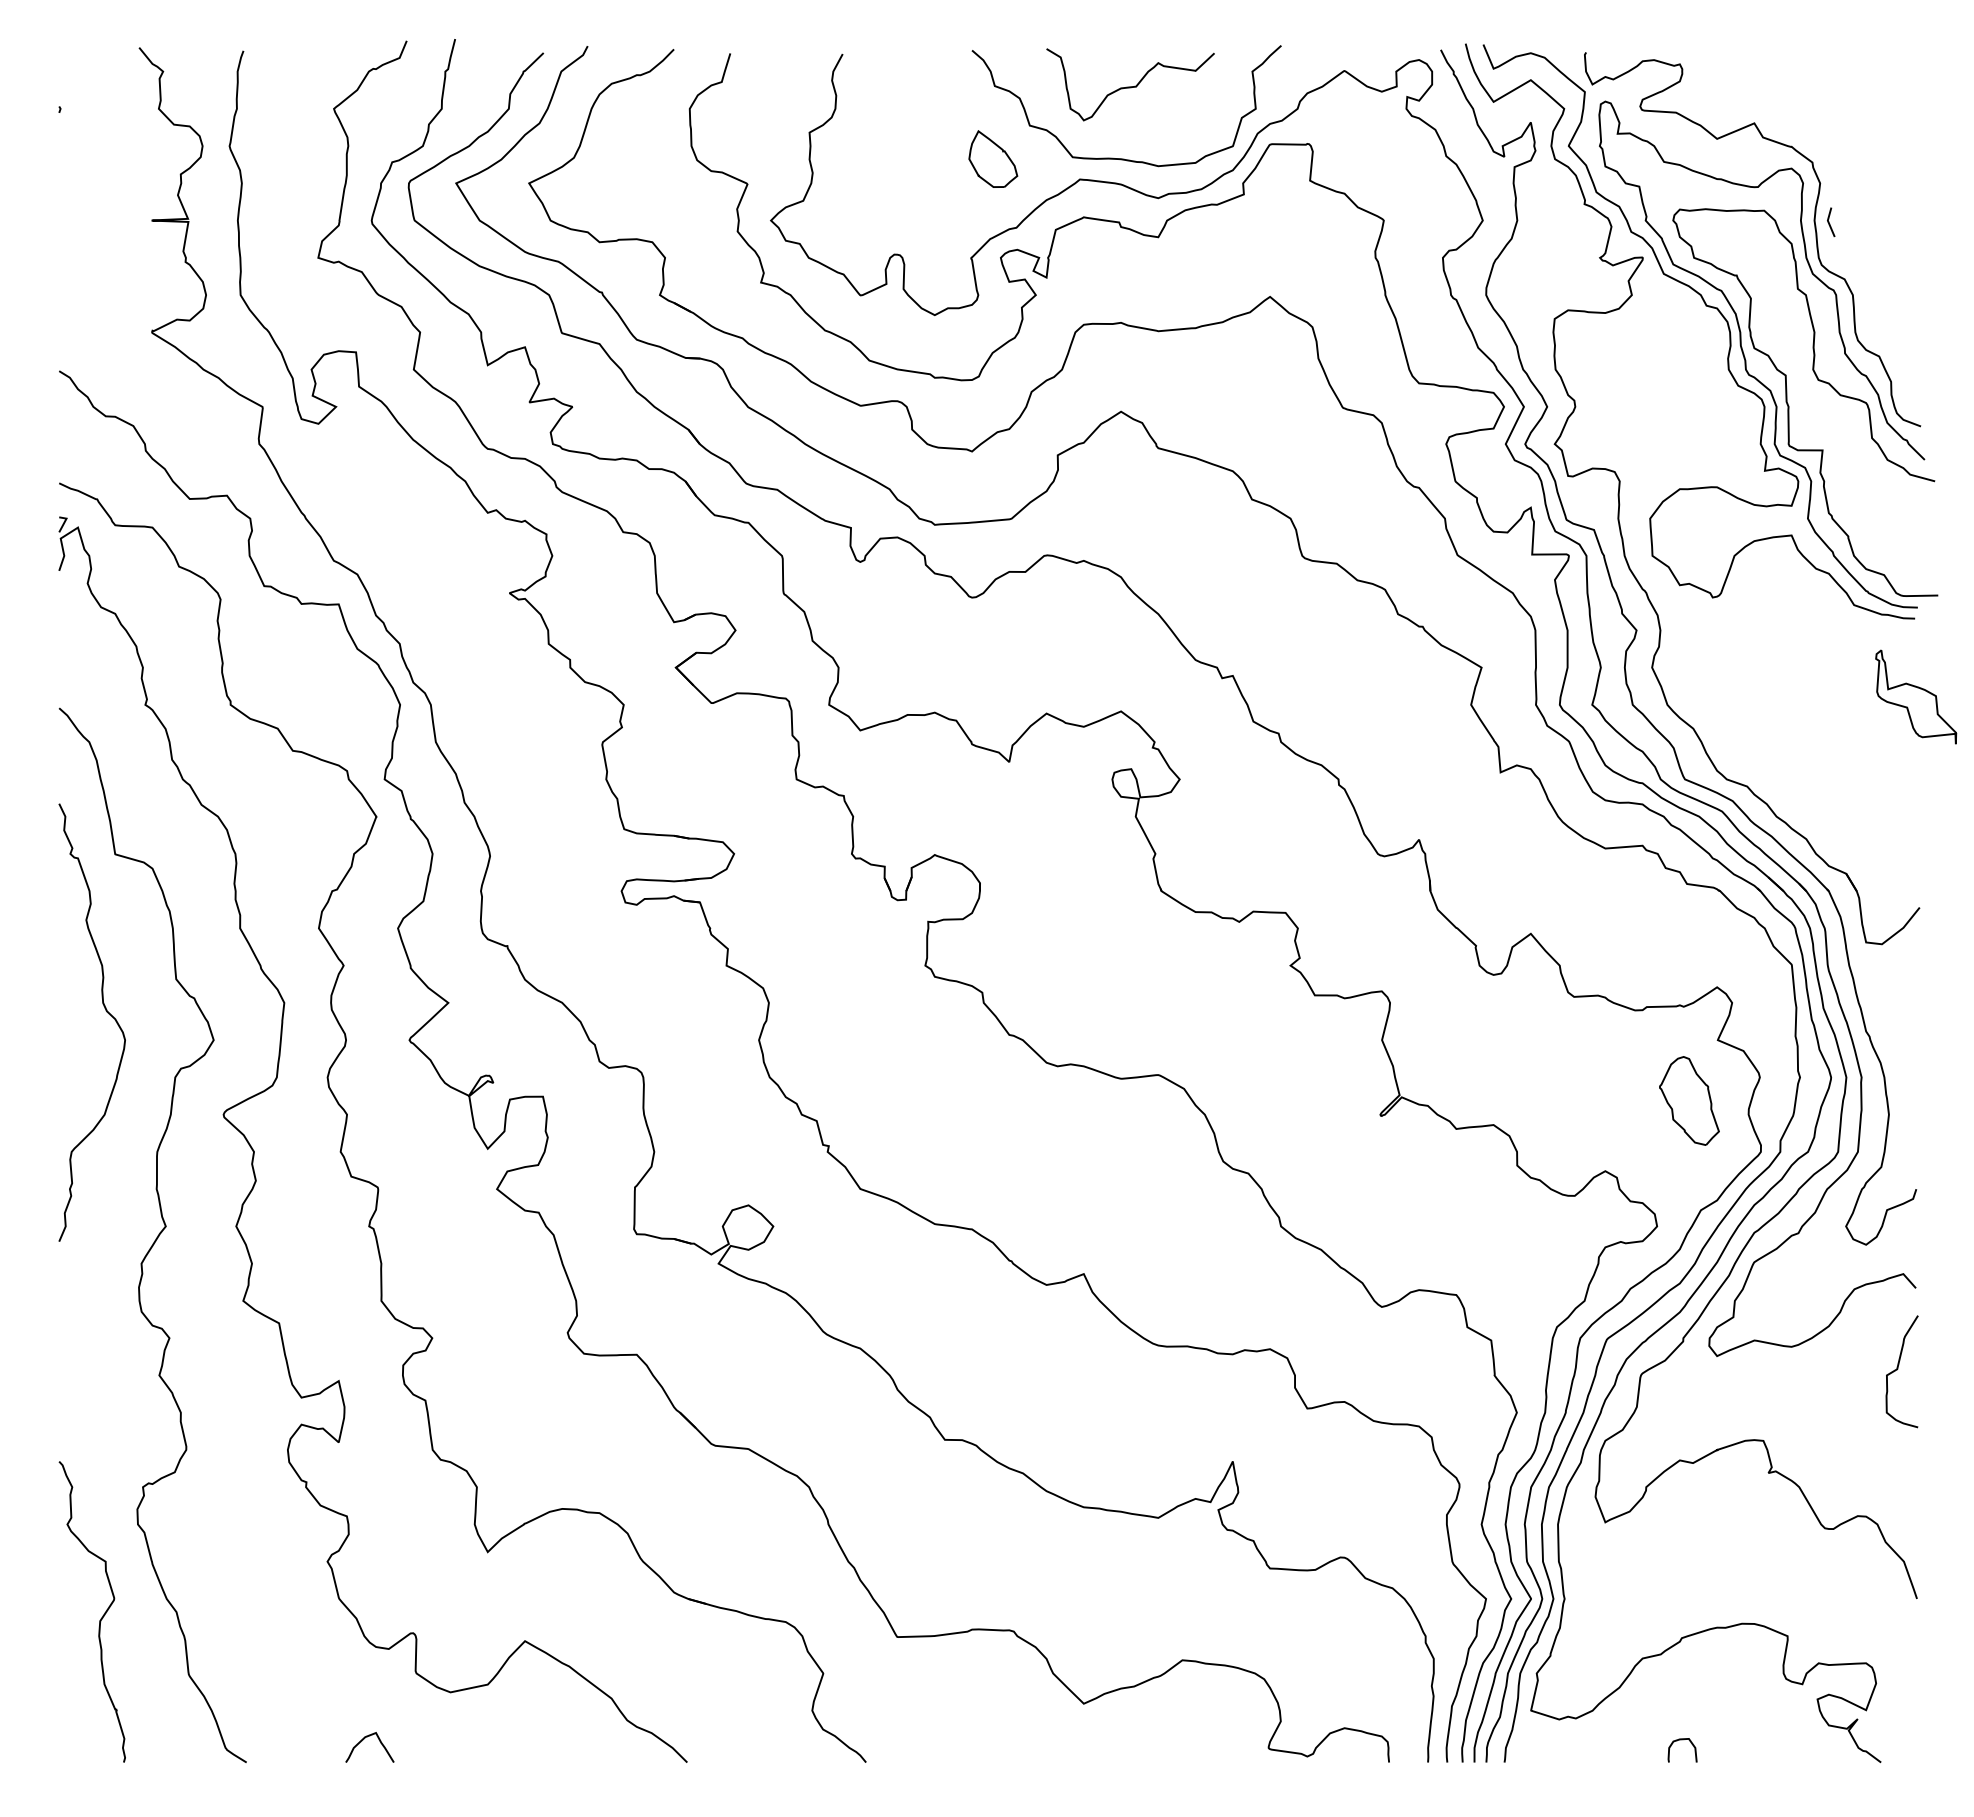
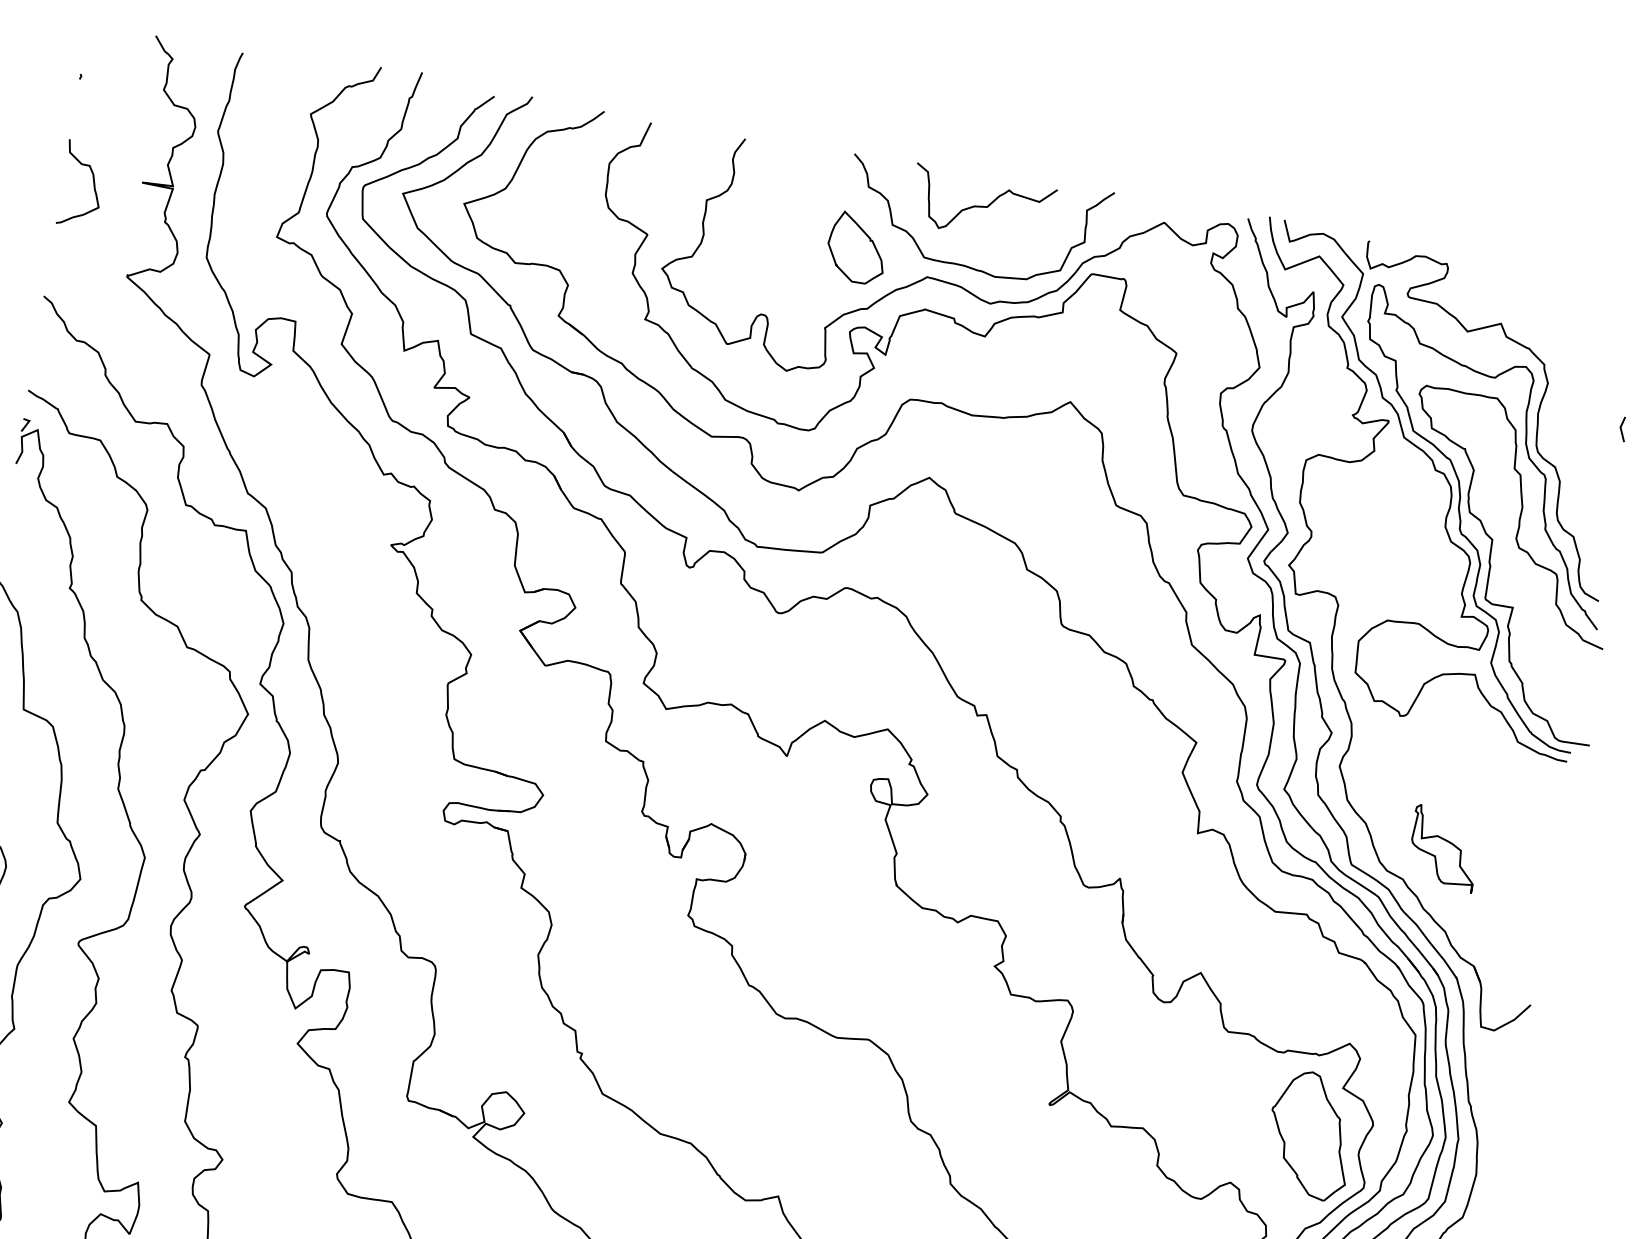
part: (993, 158) -> (857, 247), size x1.43
line: (1829, 222) -> (1621, 429), moved
curve: (94, 229) -> (93, 182), added
part: (1916, 696) -> (1444, 848), moved
part: (1689, 1100) -> (1310, 1134), size x1.67

